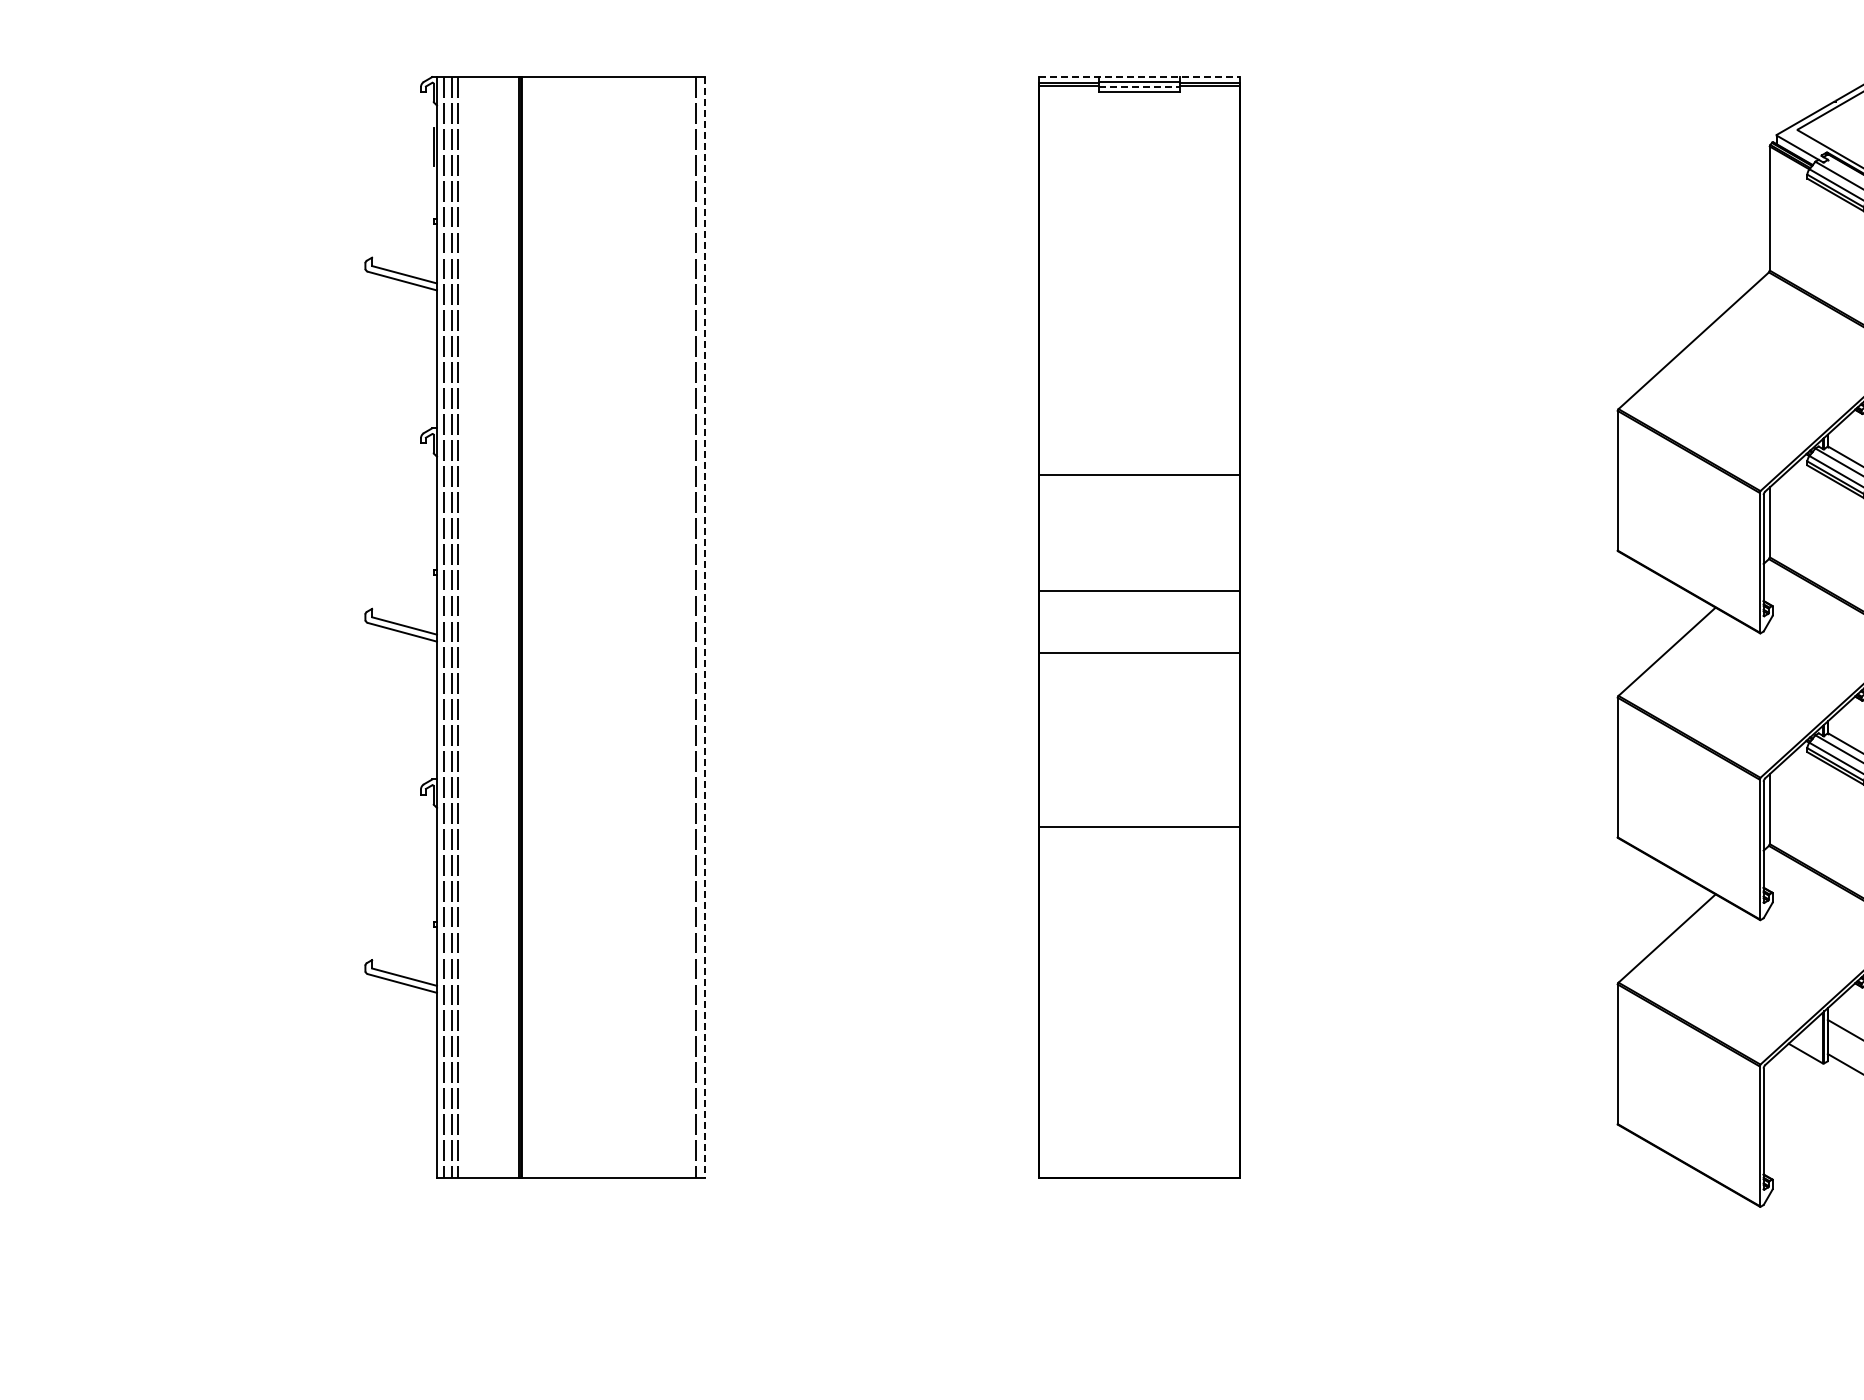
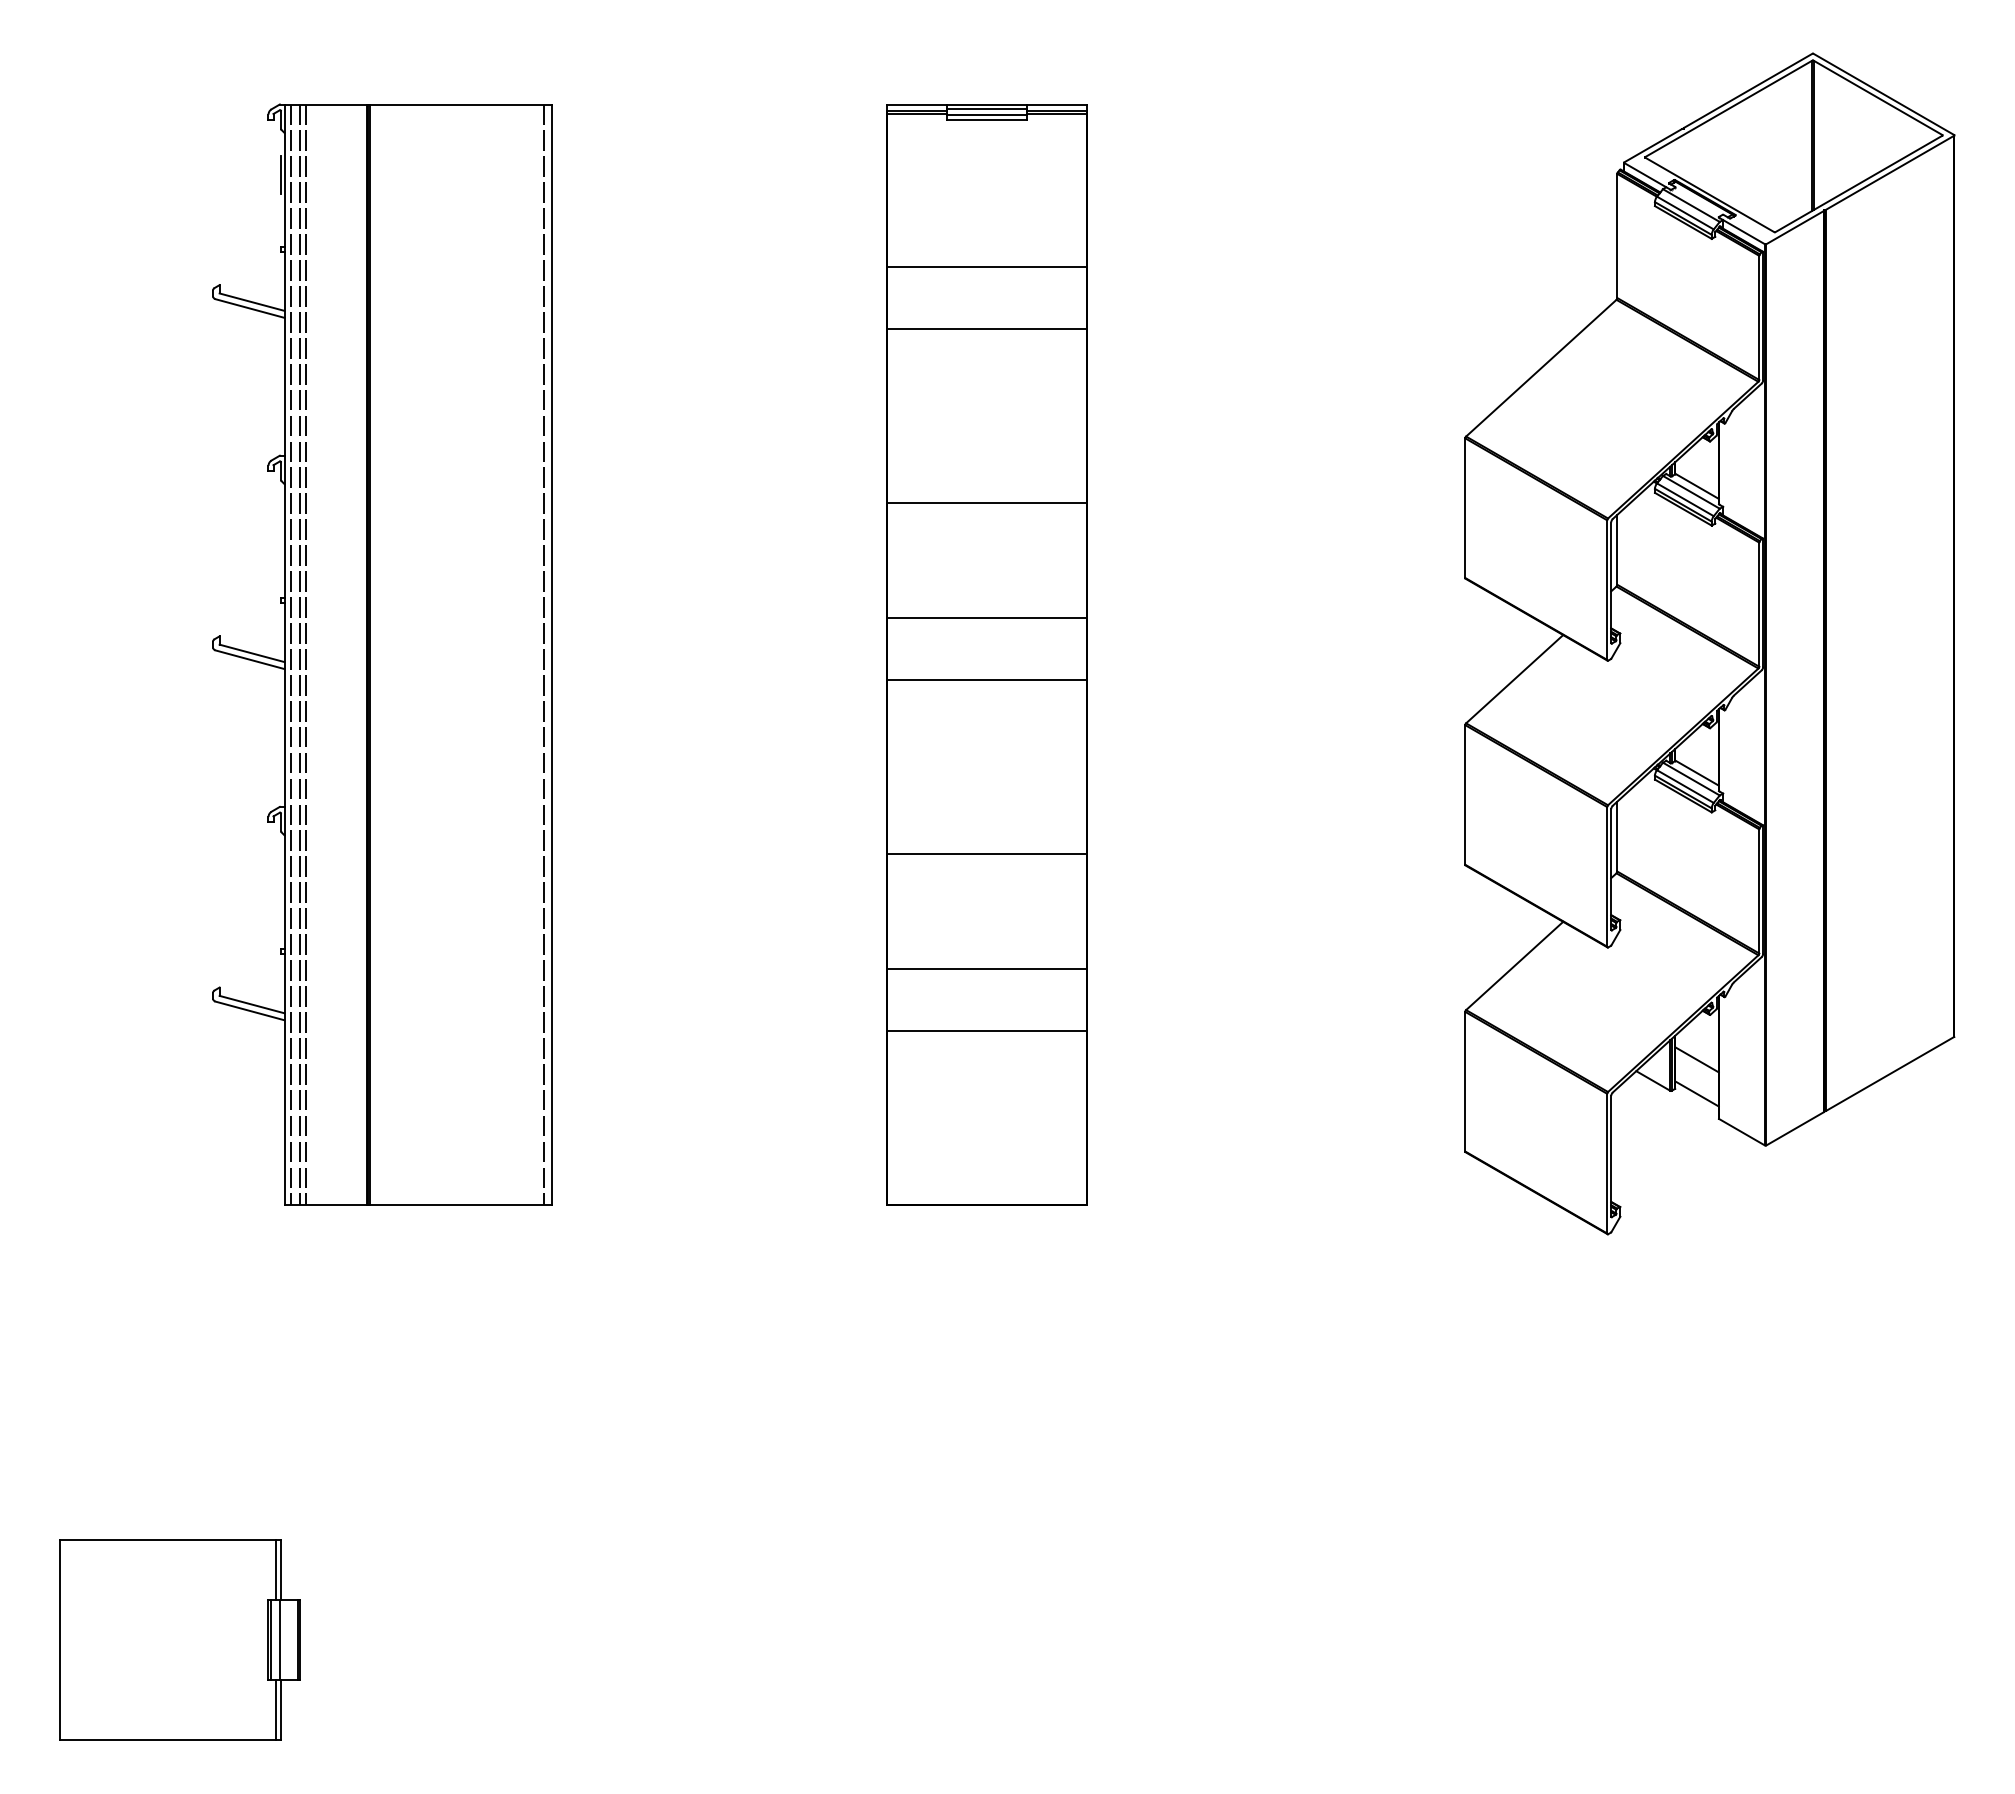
line: (1139, 77) -> (987, 104), dashed -> solid
line: (1139, 87) -> (987, 114), dashed -> solid
line: (1138, 239) -> (986, 266), added
line: (1138, 302) -> (986, 329), added
line: (704, 628) -> (552, 655), dashed -> solid
line: (1138, 942) -> (986, 969), added
line: (1138, 1004) -> (986, 1031), added

